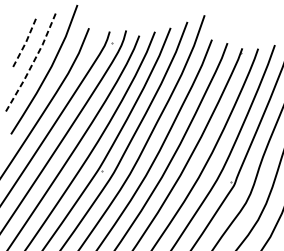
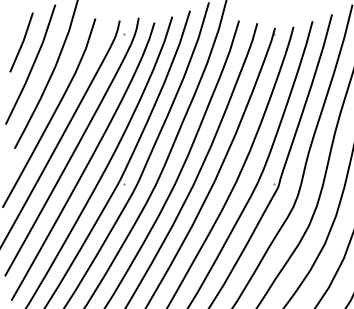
line: (24, 43) -> (22, 42), dashed -> solid
line: (31, 64) -> (32, 65), dashed -> solid

